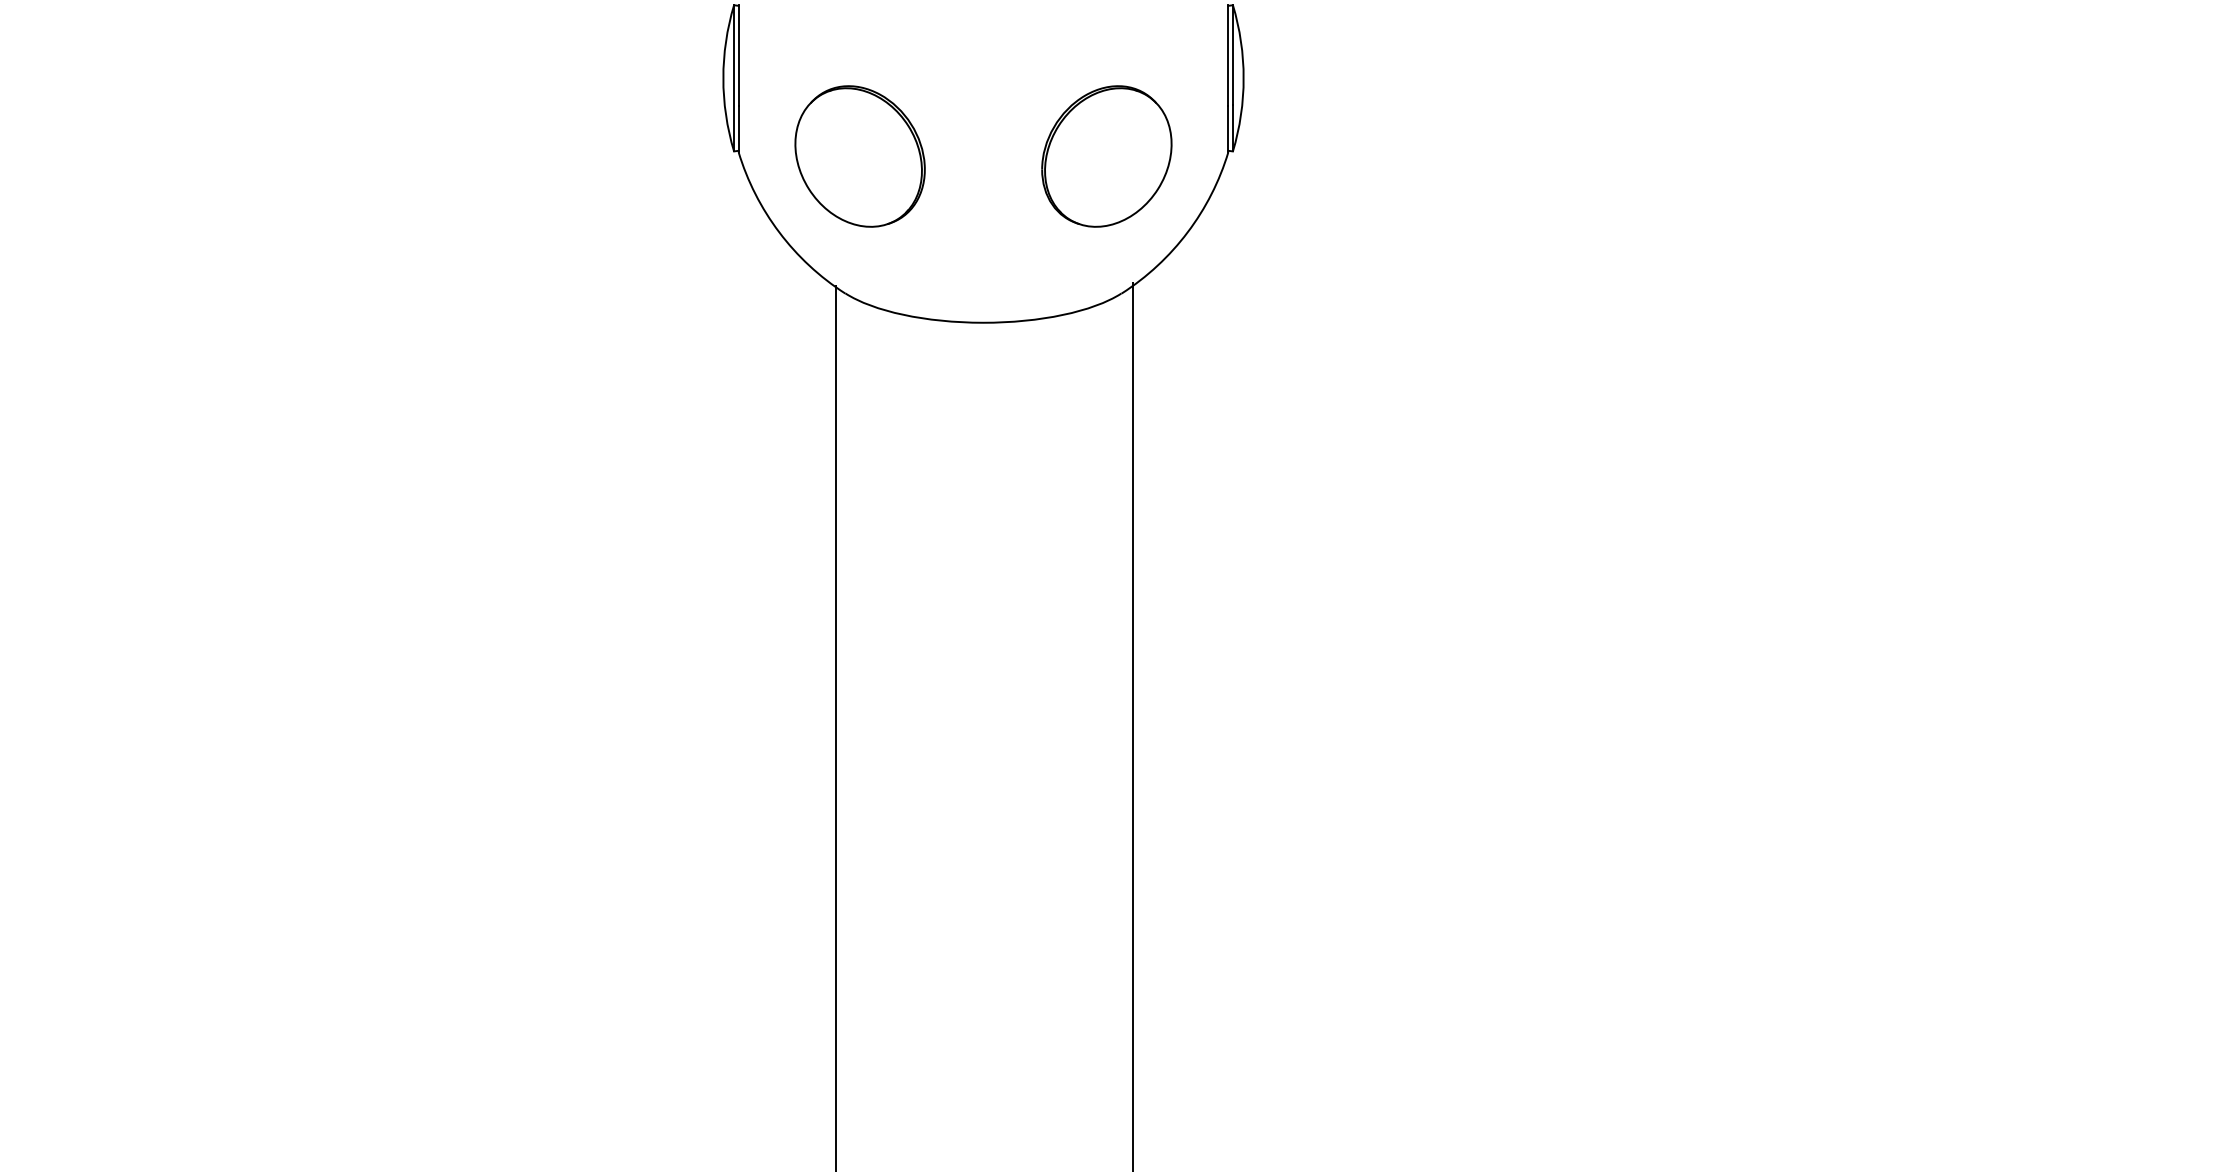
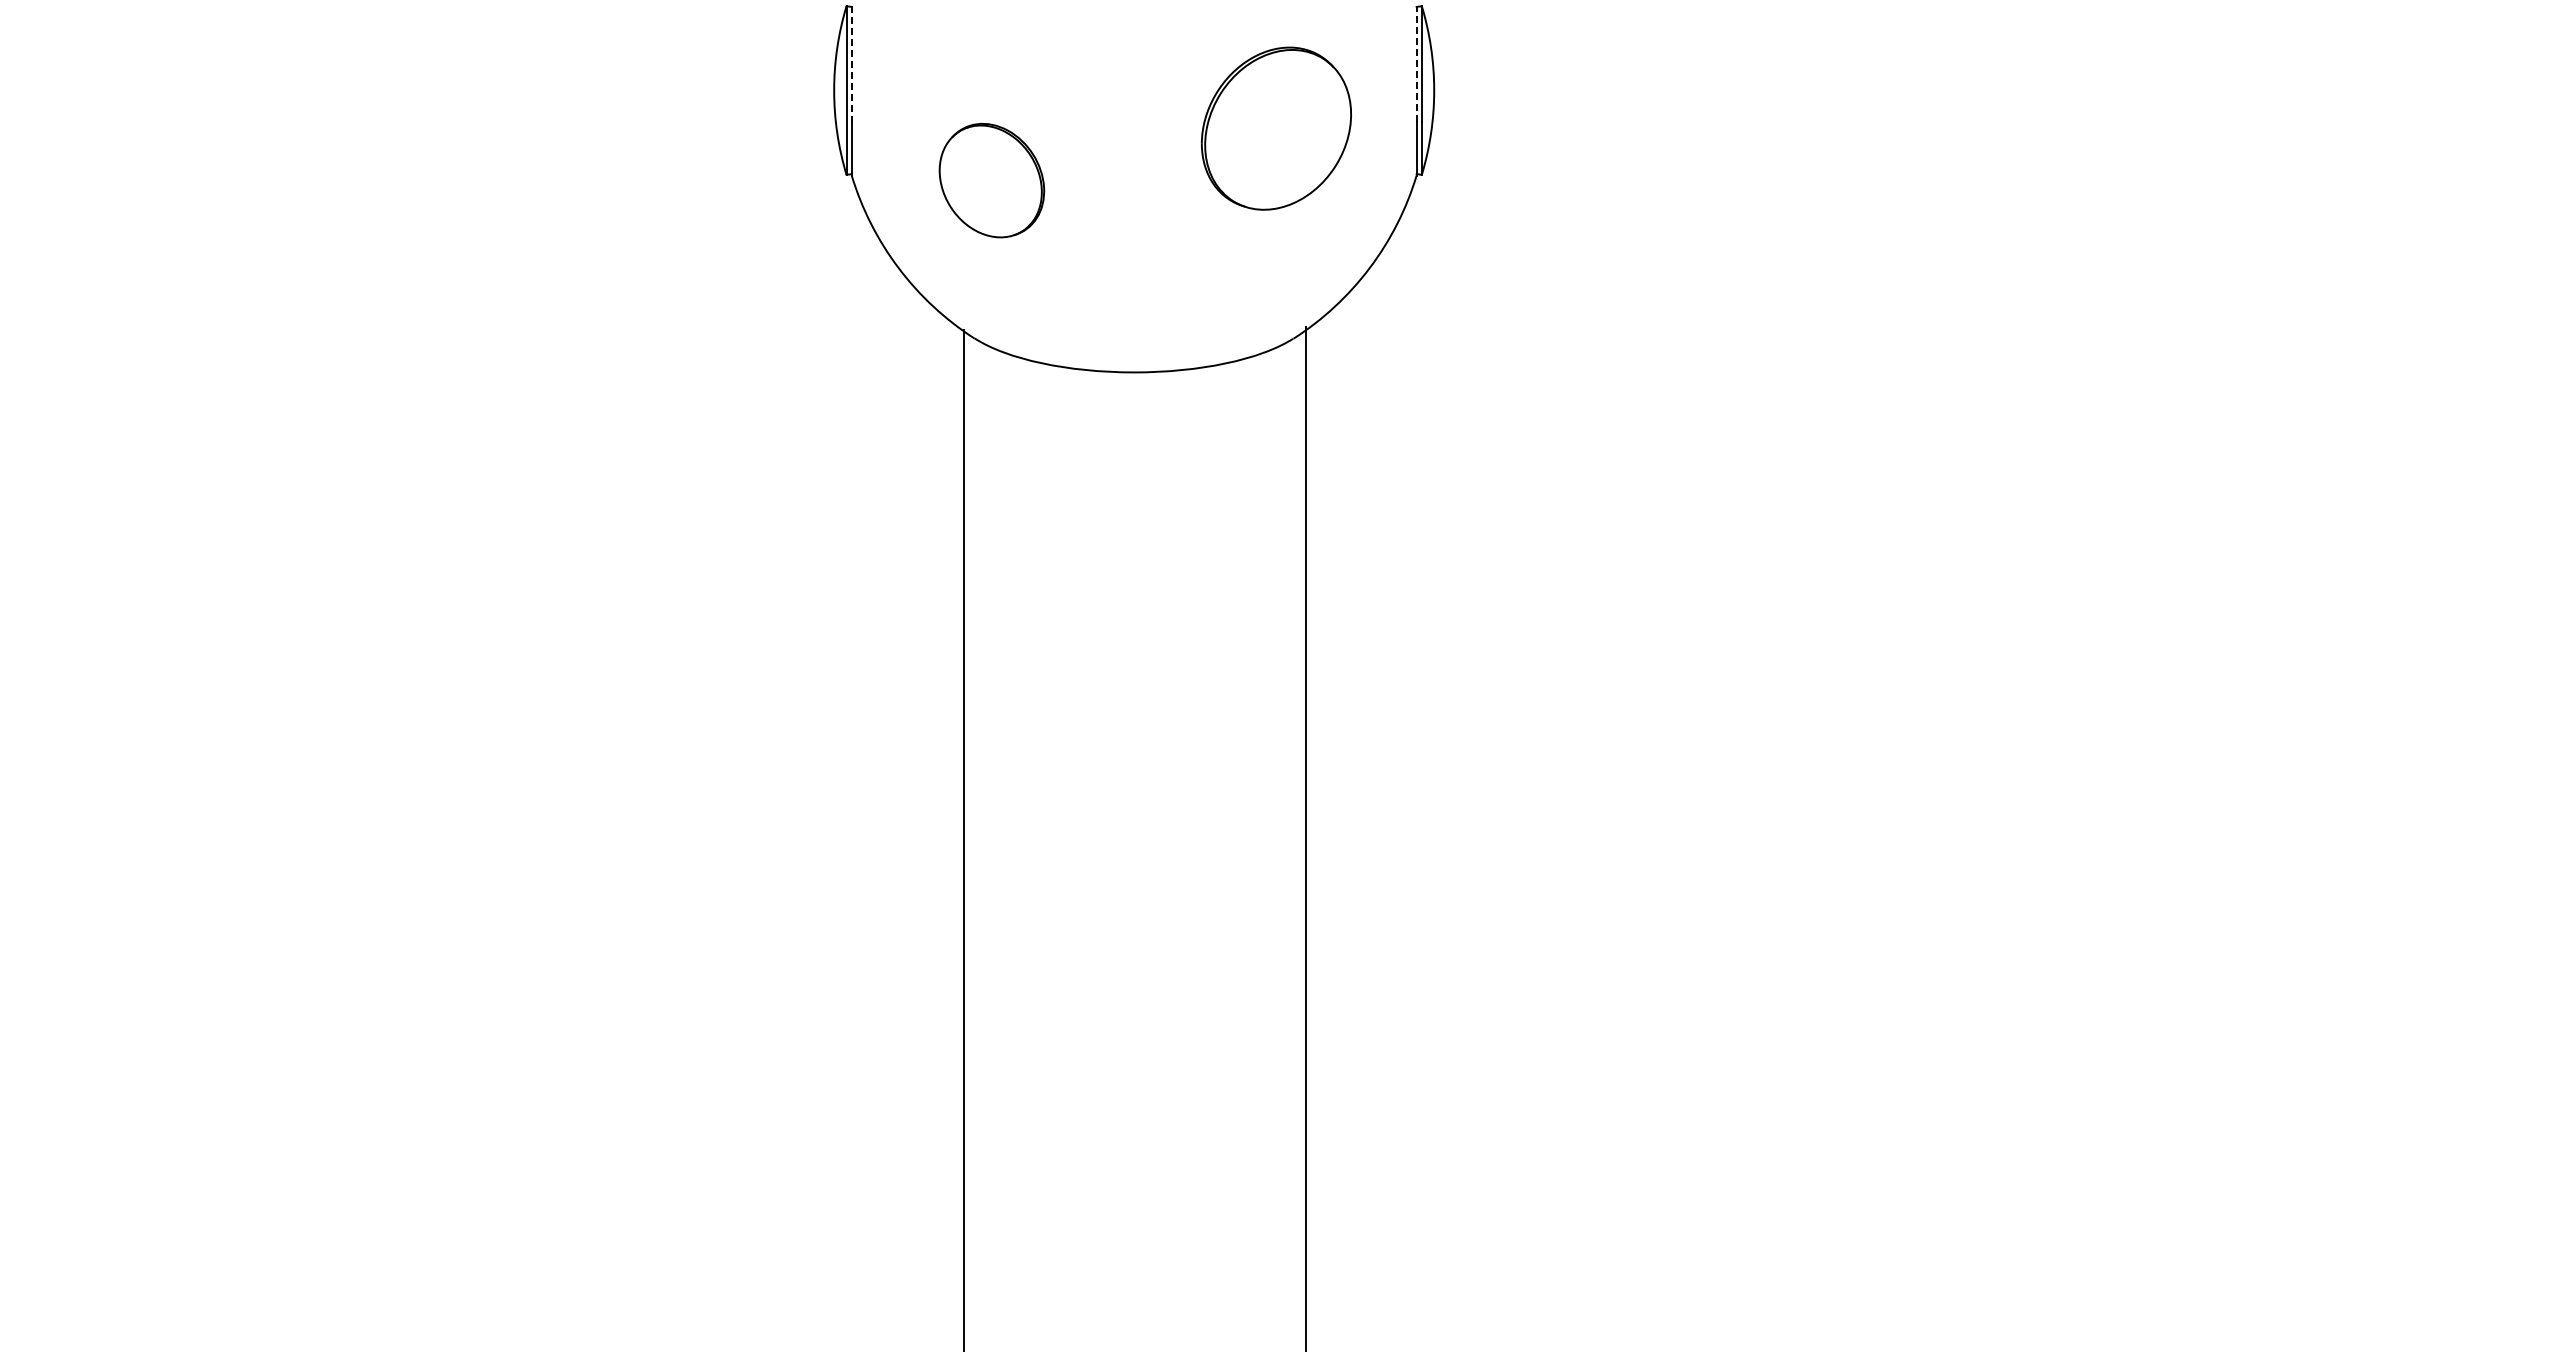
line: (1228, 54) -> (1416, 63), solid -> dashed
line: (738, 55) -> (851, 64), solid -> dashed
part: (859, 156) -> (991, 180), size x0.7
part: (1106, 156) -> (1276, 128), moved

